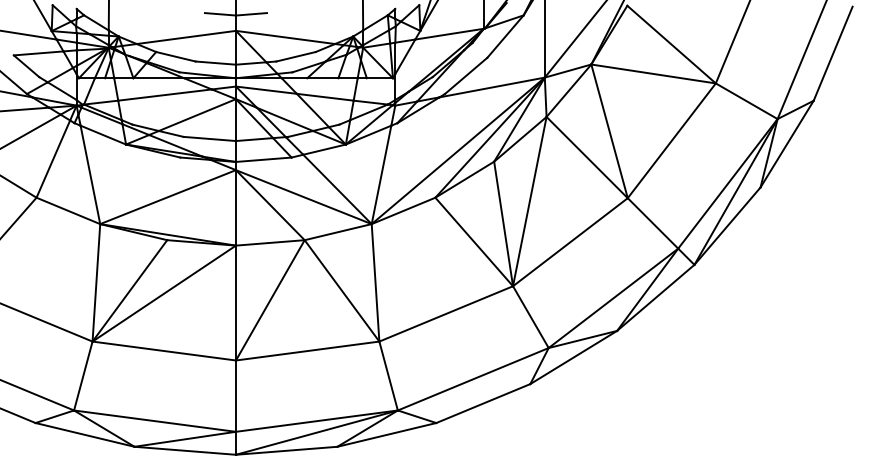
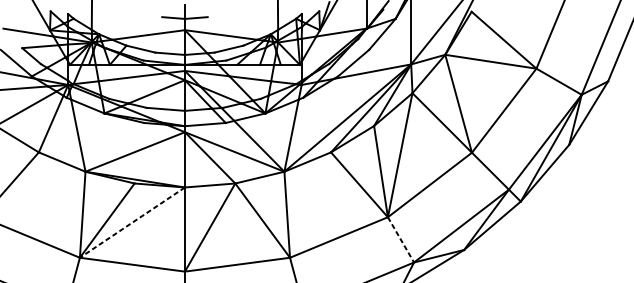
line: (163, 293) -> (131, 222), solid -> dashed
line: (530, 317) -> (400, 240), solid -> dashed

